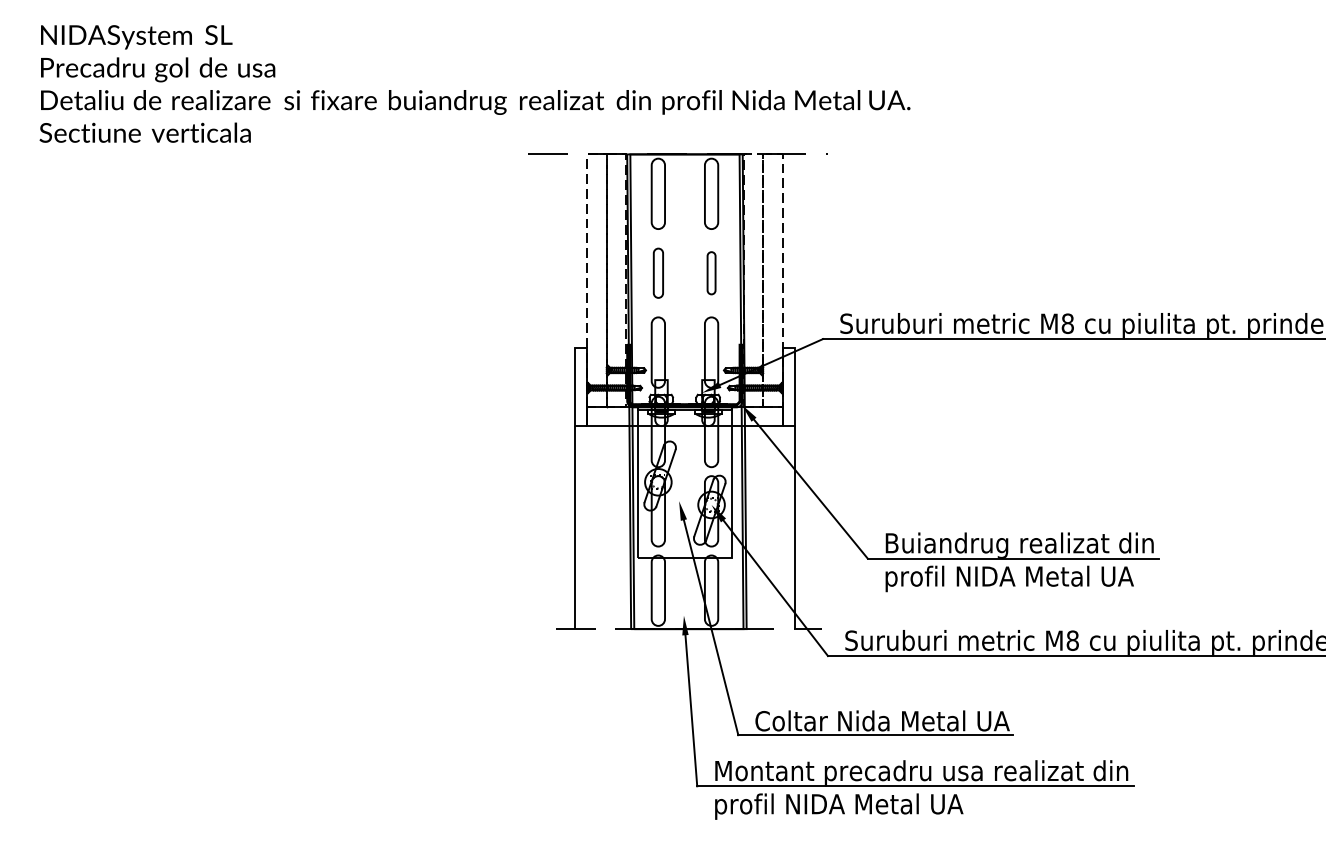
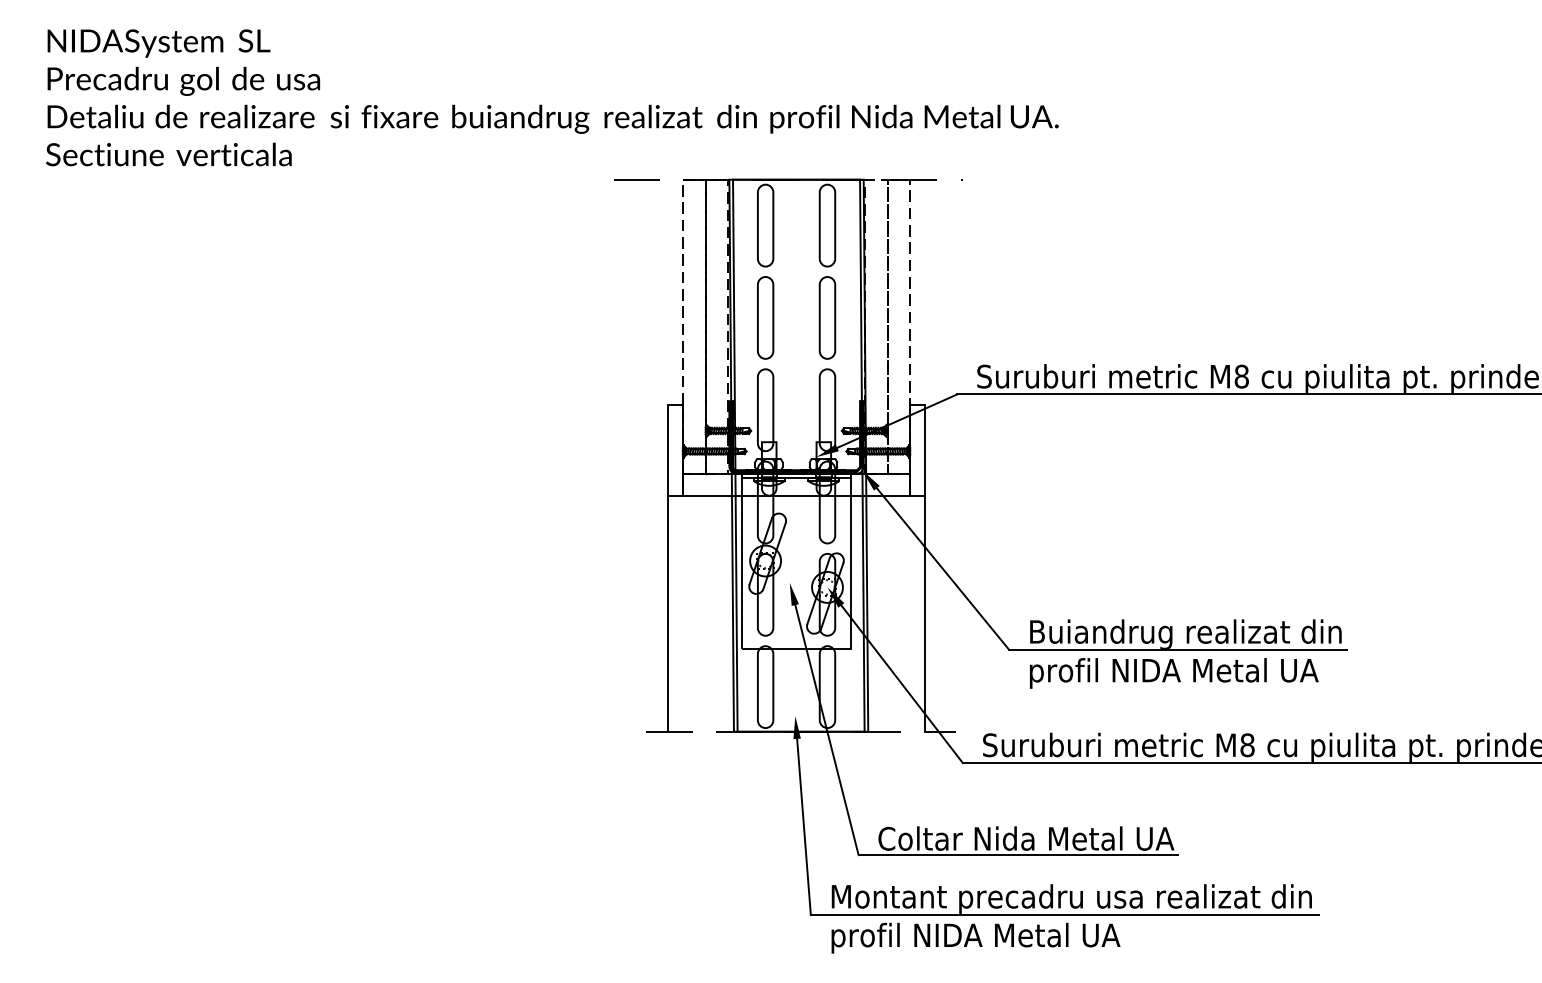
part: (658, 272) -> (765, 317), size x1.43
part: (711, 272) -> (827, 317), size x1.67

